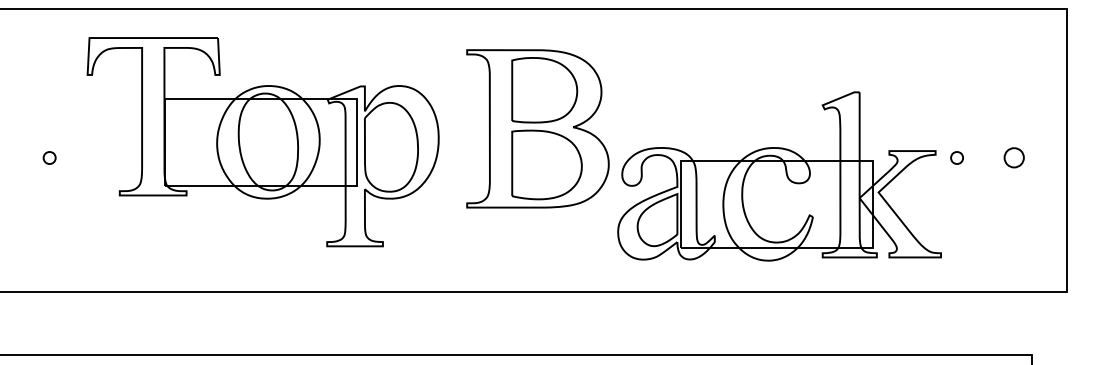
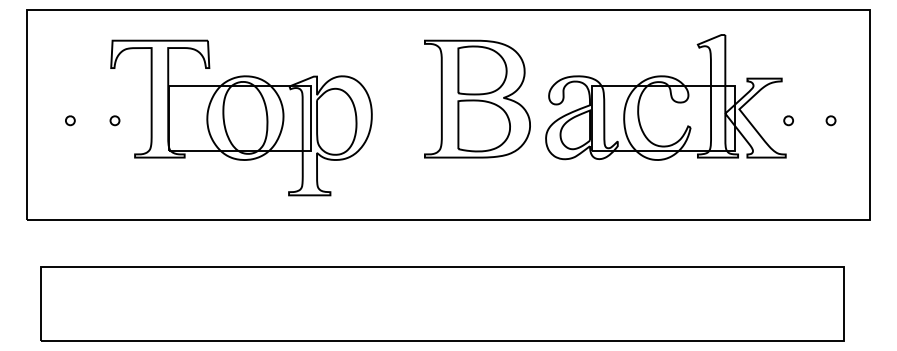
part: (263, 141) -> (241, 117), moved
part: (1013, 157) -> (830, 120), size x0.62
part: (779, 176) -> (665, 97), moved

